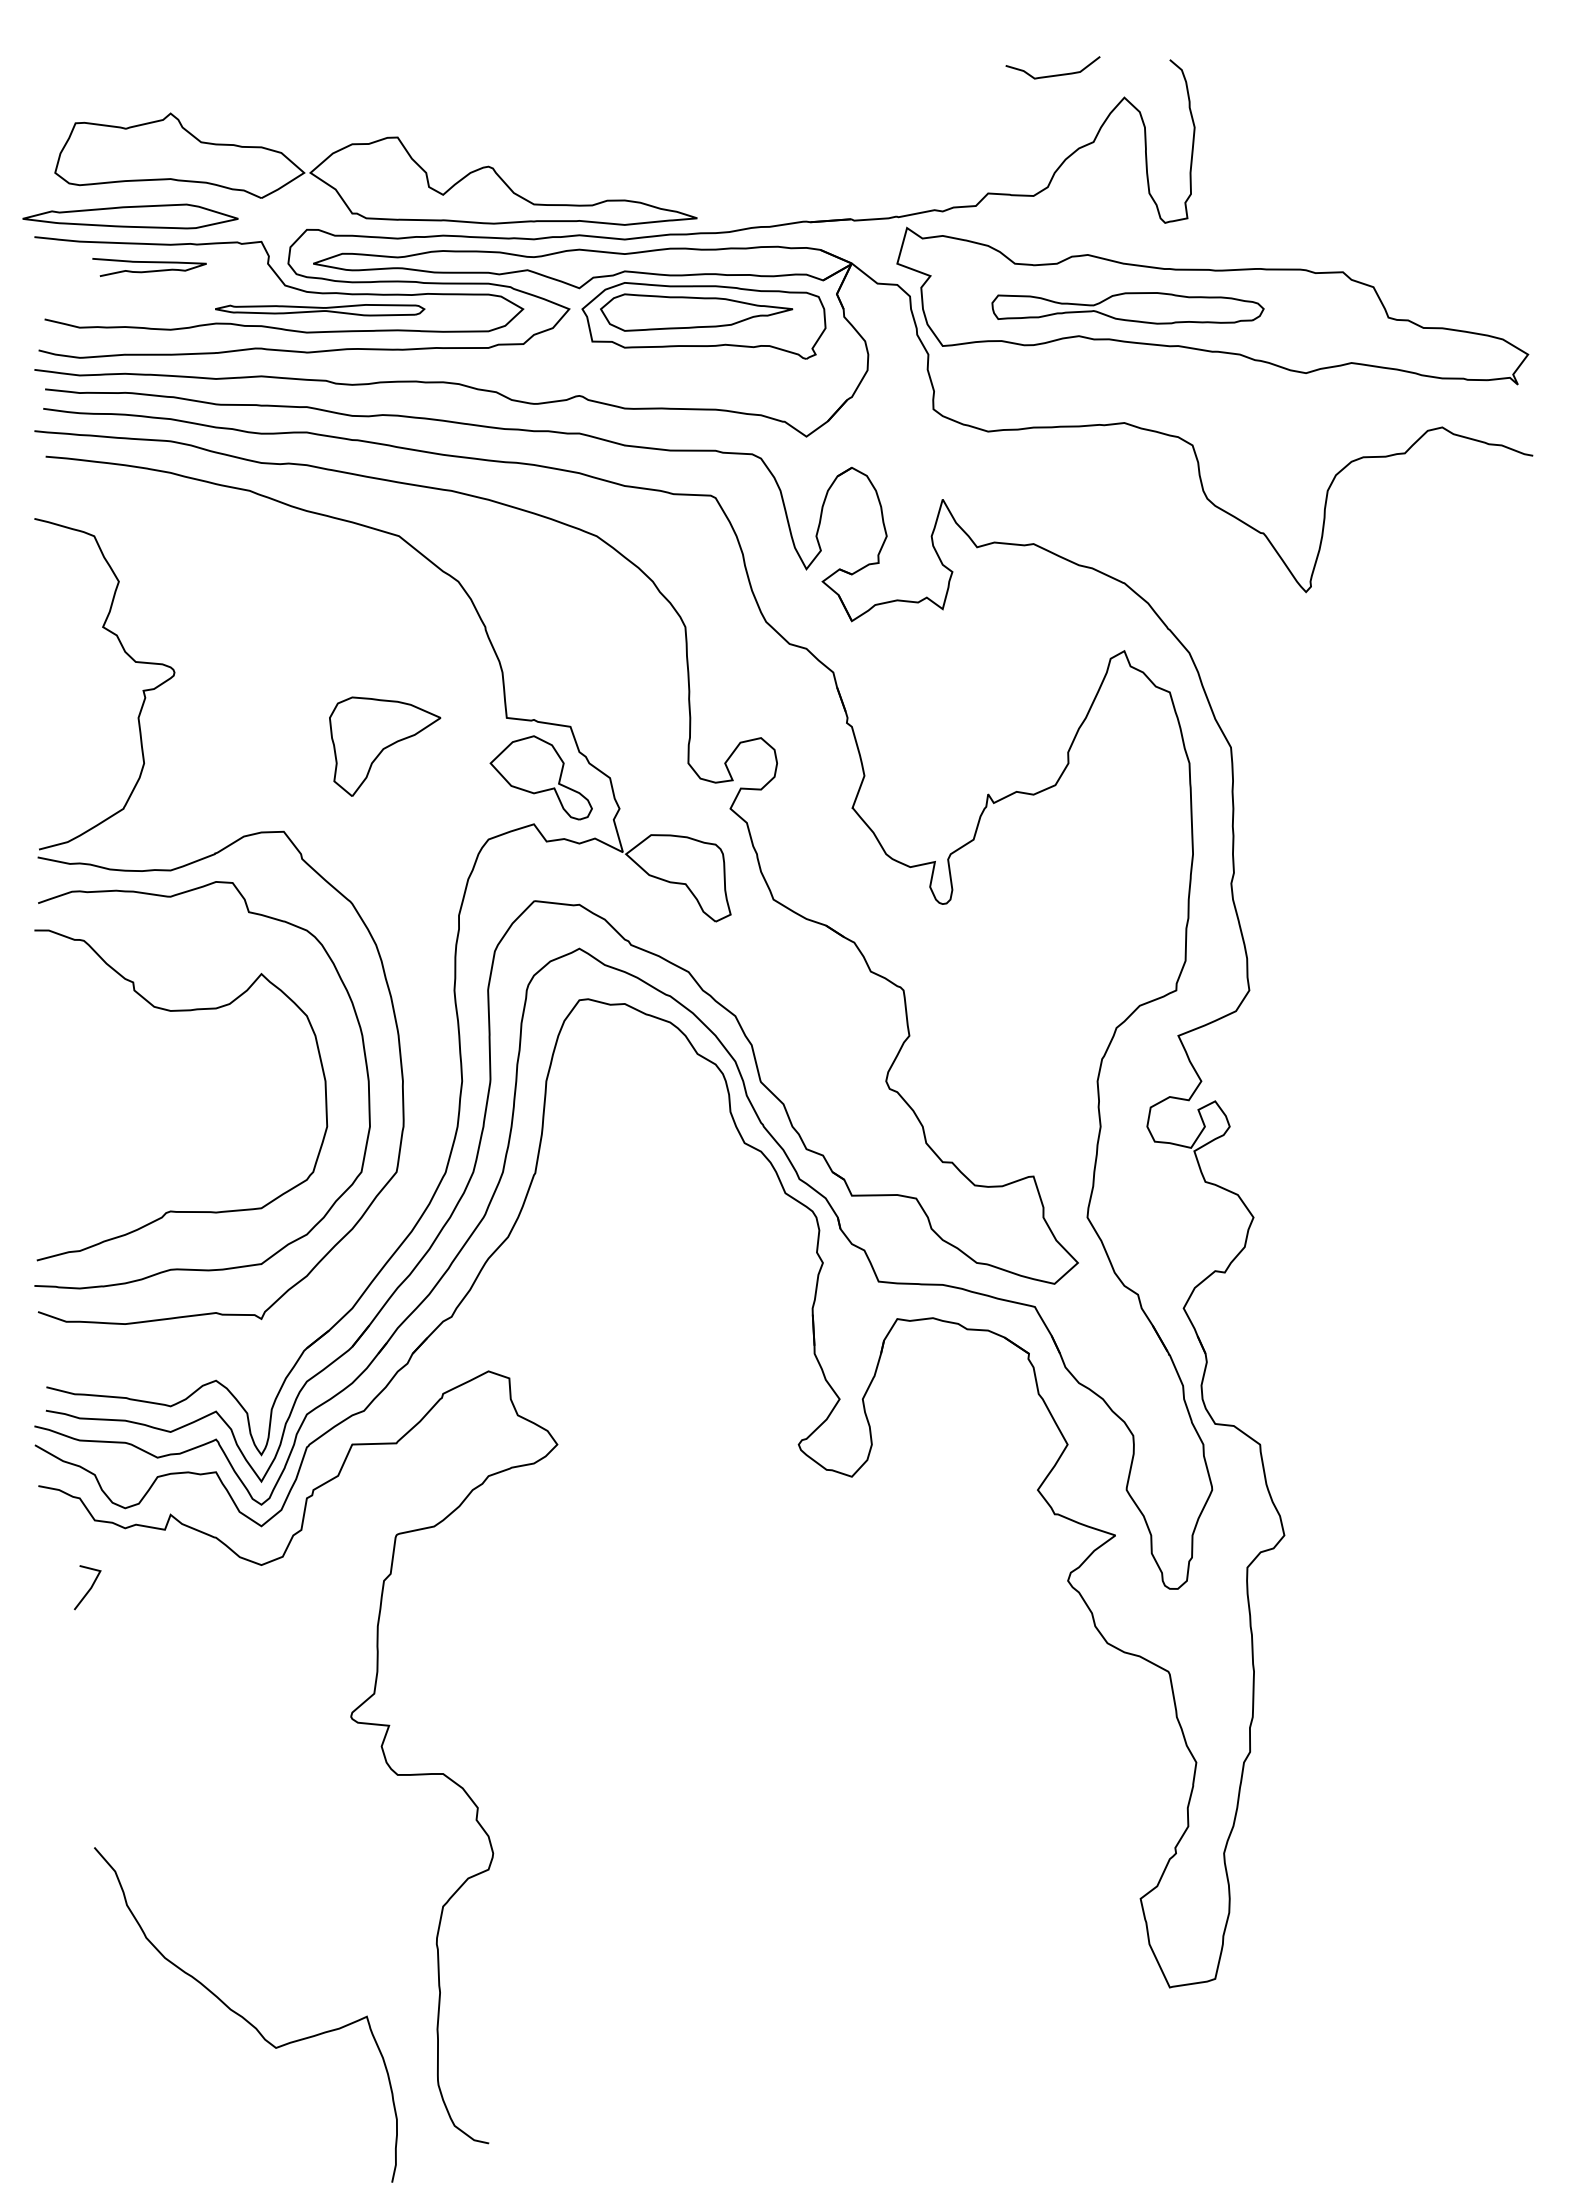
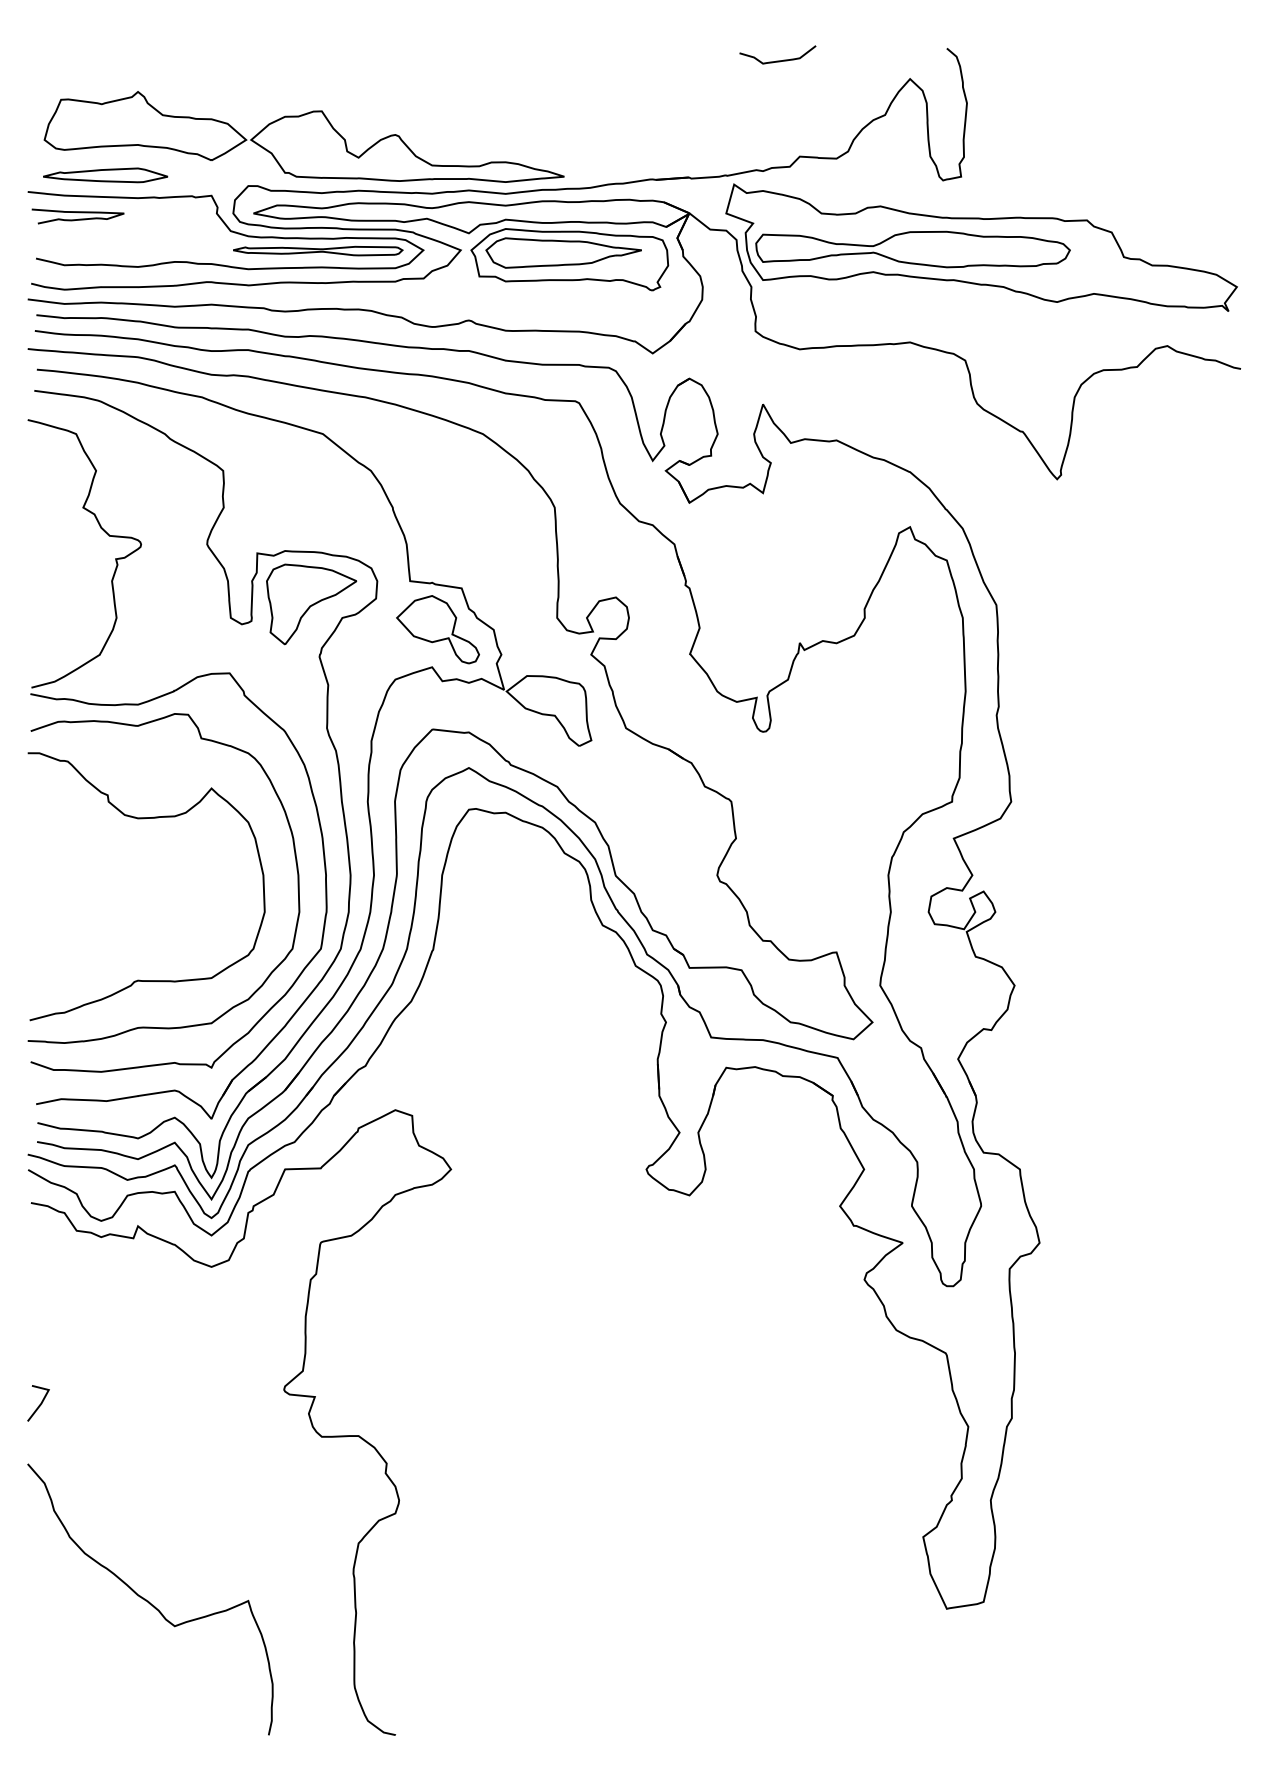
curve: (1054, 74) -> (779, 60), moved
part: (130, 216) -> (105, 175), size x0.71
curve: (149, 270) -> (78, 218), moved
part: (1127, 308) -> (912, 249), size x1.43
part: (320, 310) -> (318, 251), moved
part: (403, 901) -> (326, 729), added
line: (89, 1588) -> (39, 1404), moved
curve: (243, 2016) -> (148, 1600), moved

